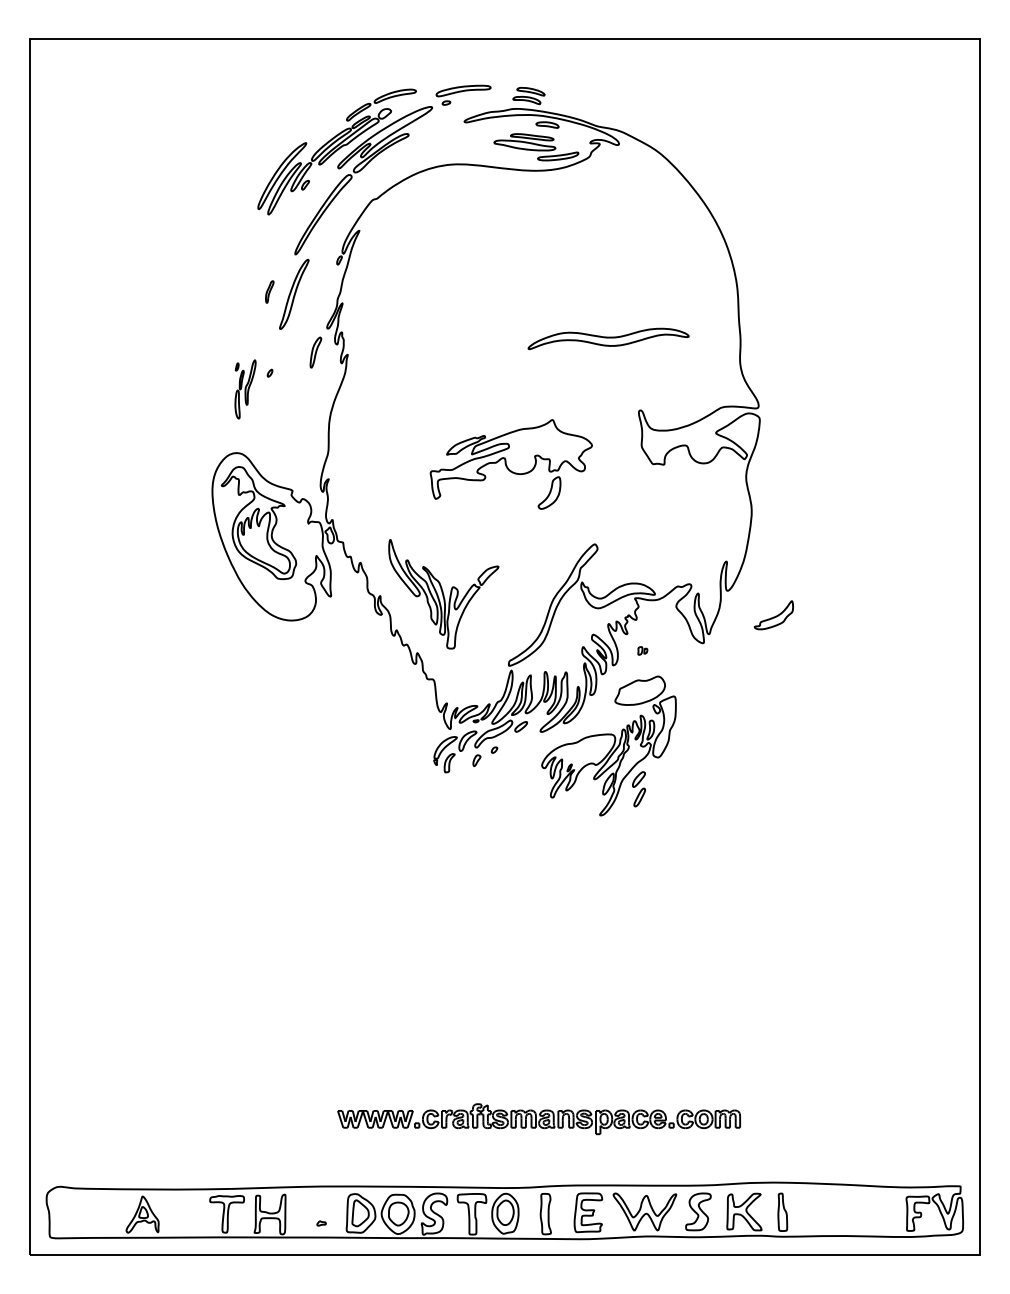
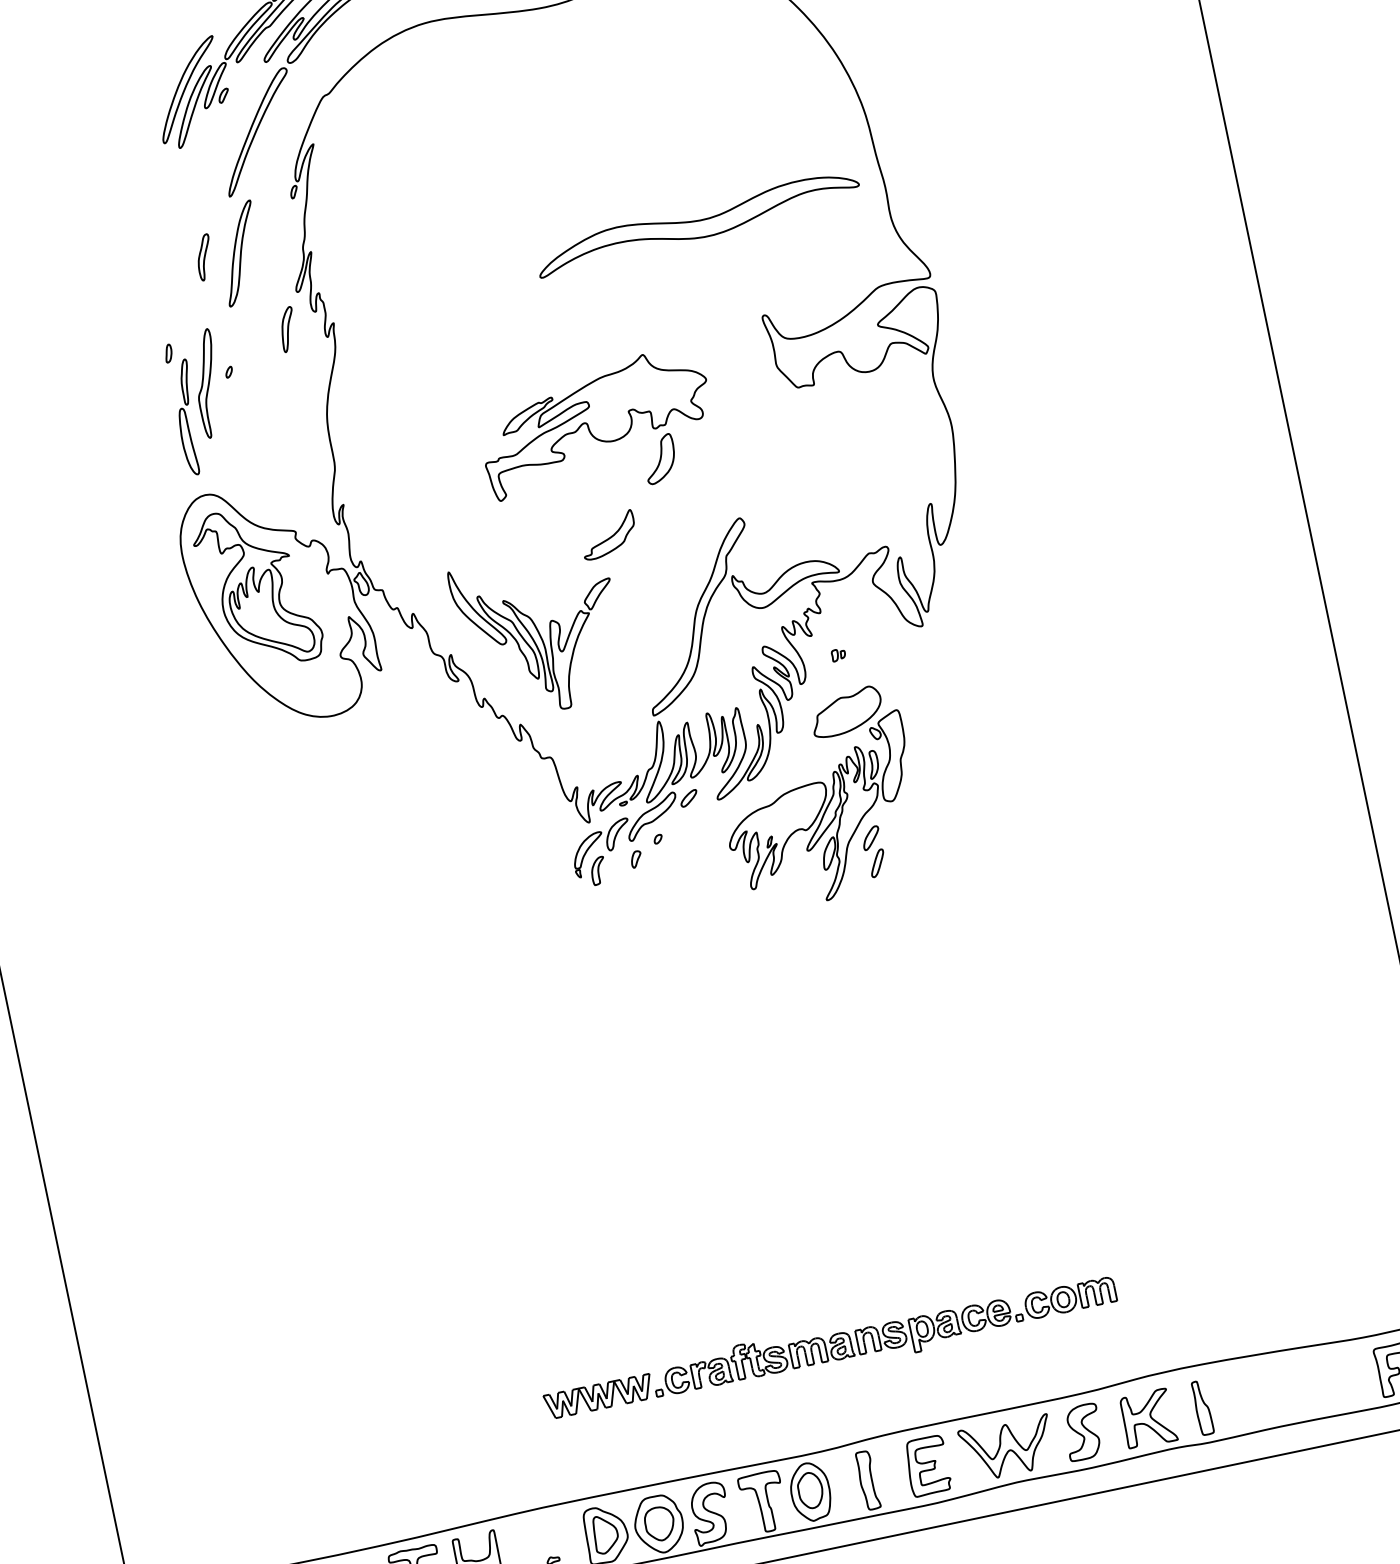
part: (269, 291) -> (204, 256), size x1.43
part: (608, 338) -> (697, 223), size x1.43
part: (245, 389) -> (199, 402), size x1.67
part: (773, 615) -> (608, 535), moved

